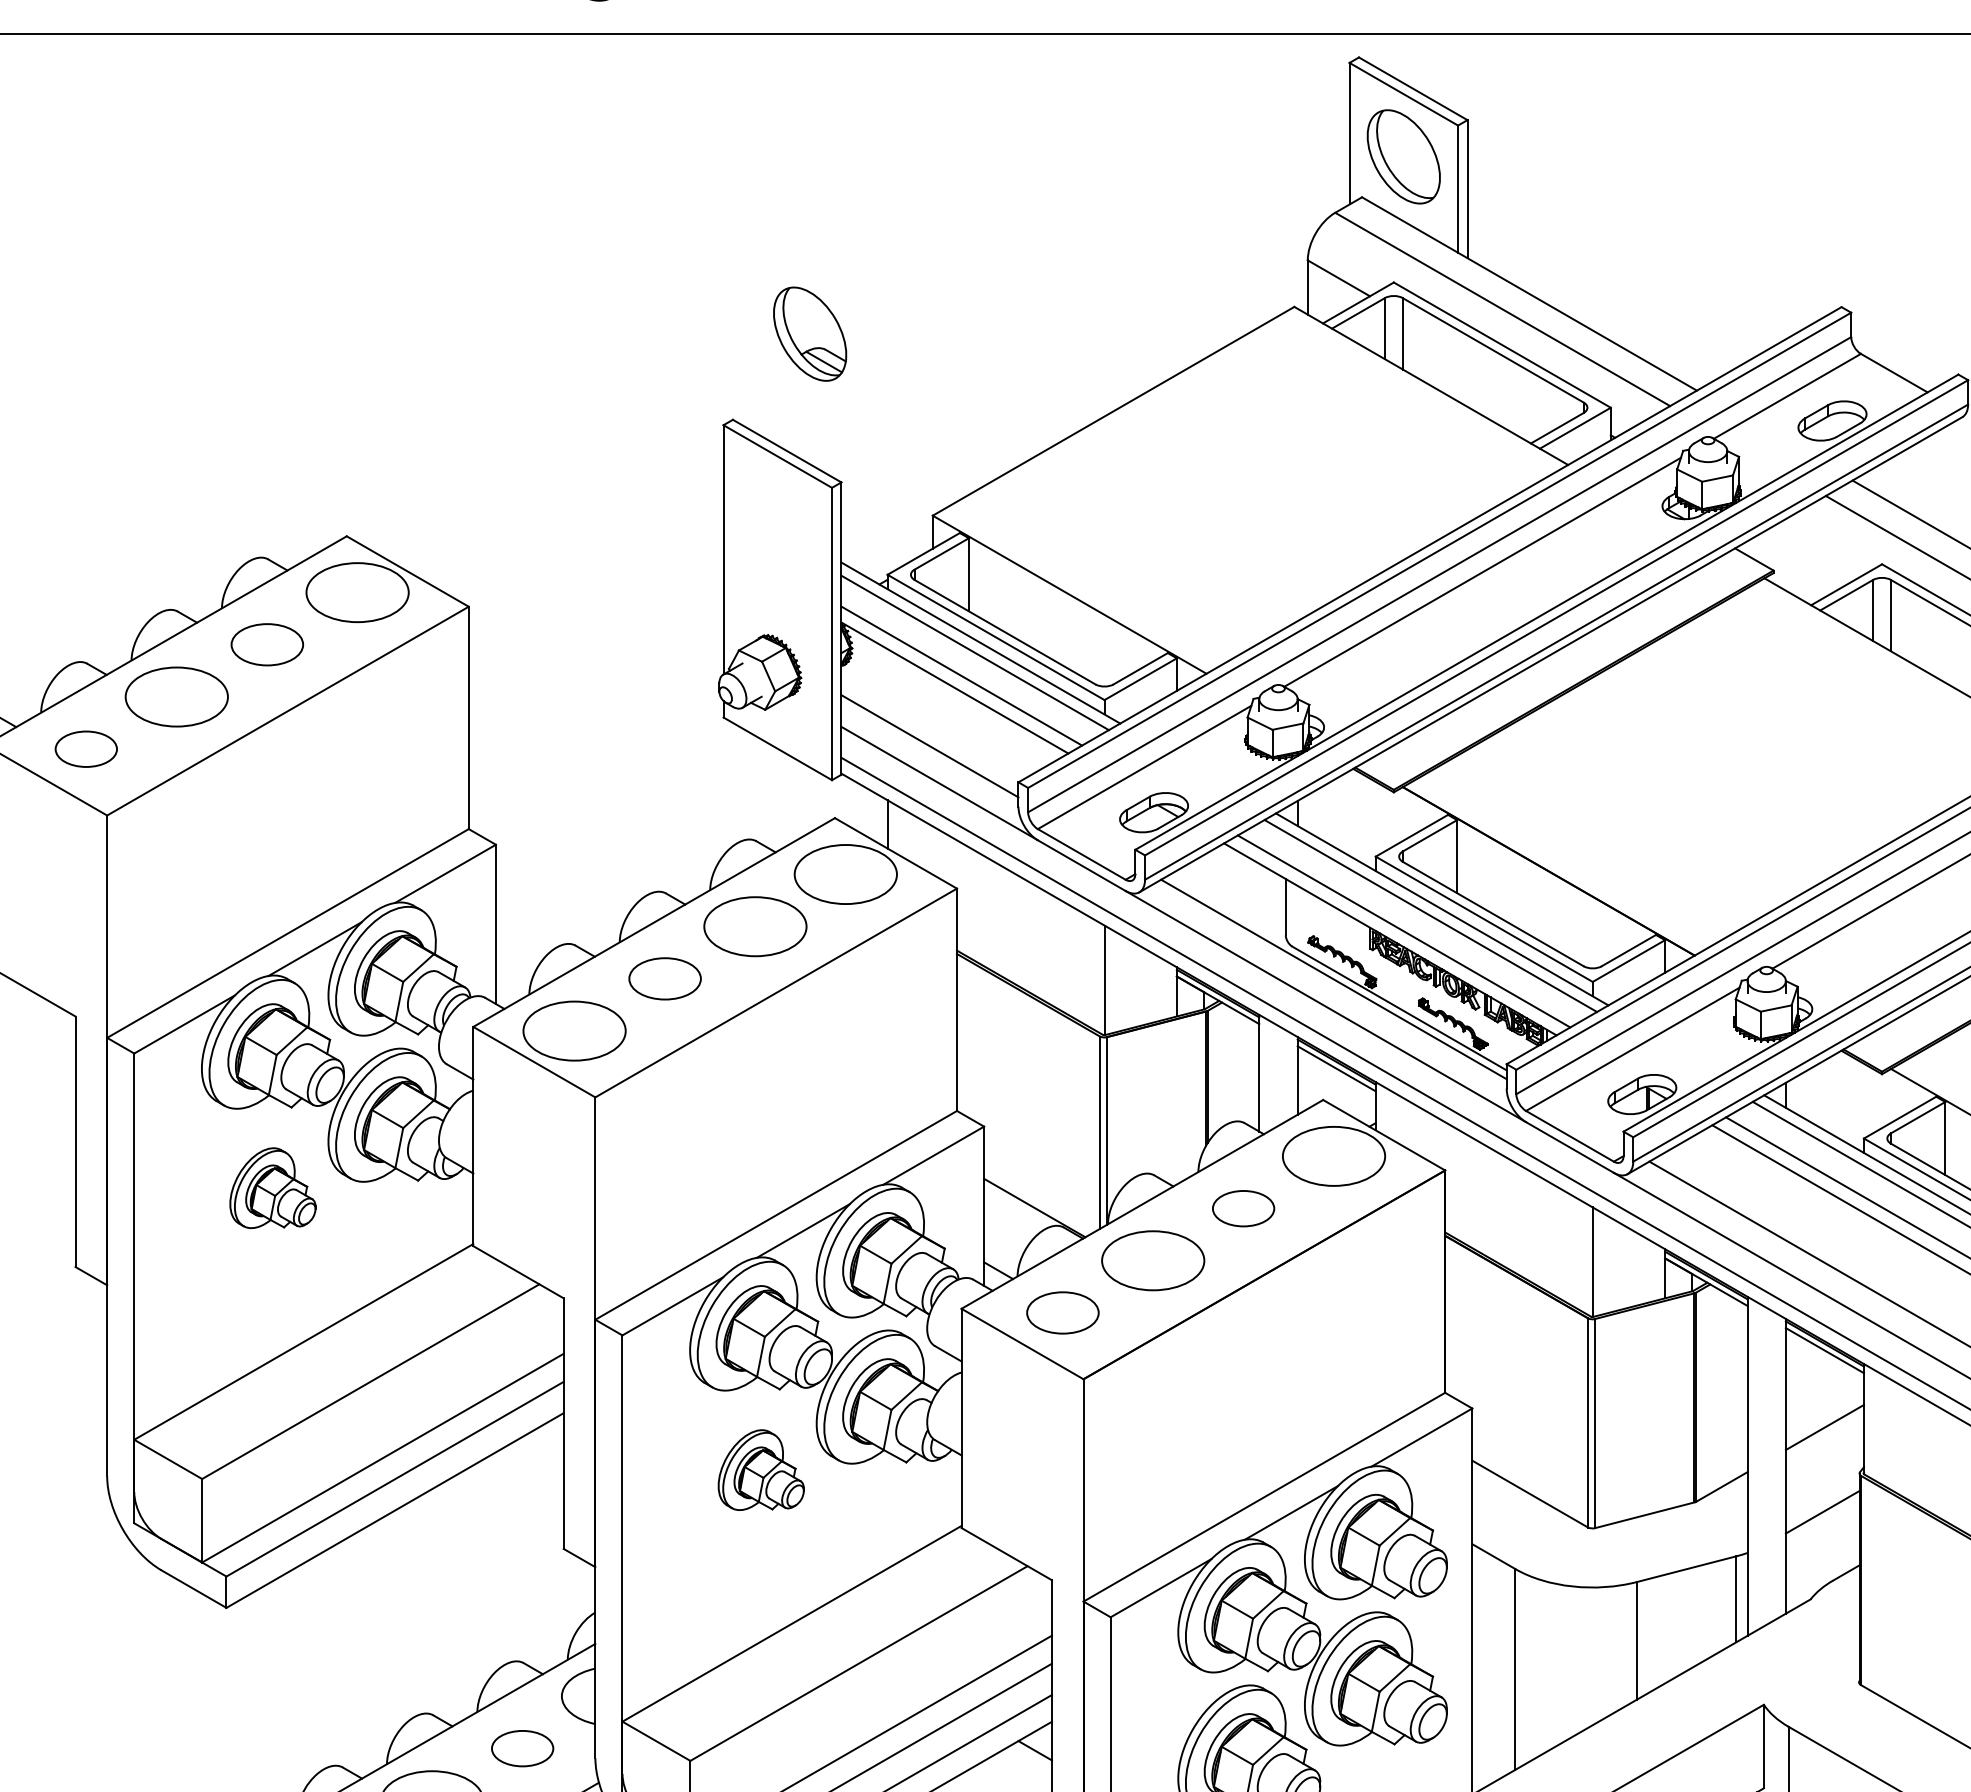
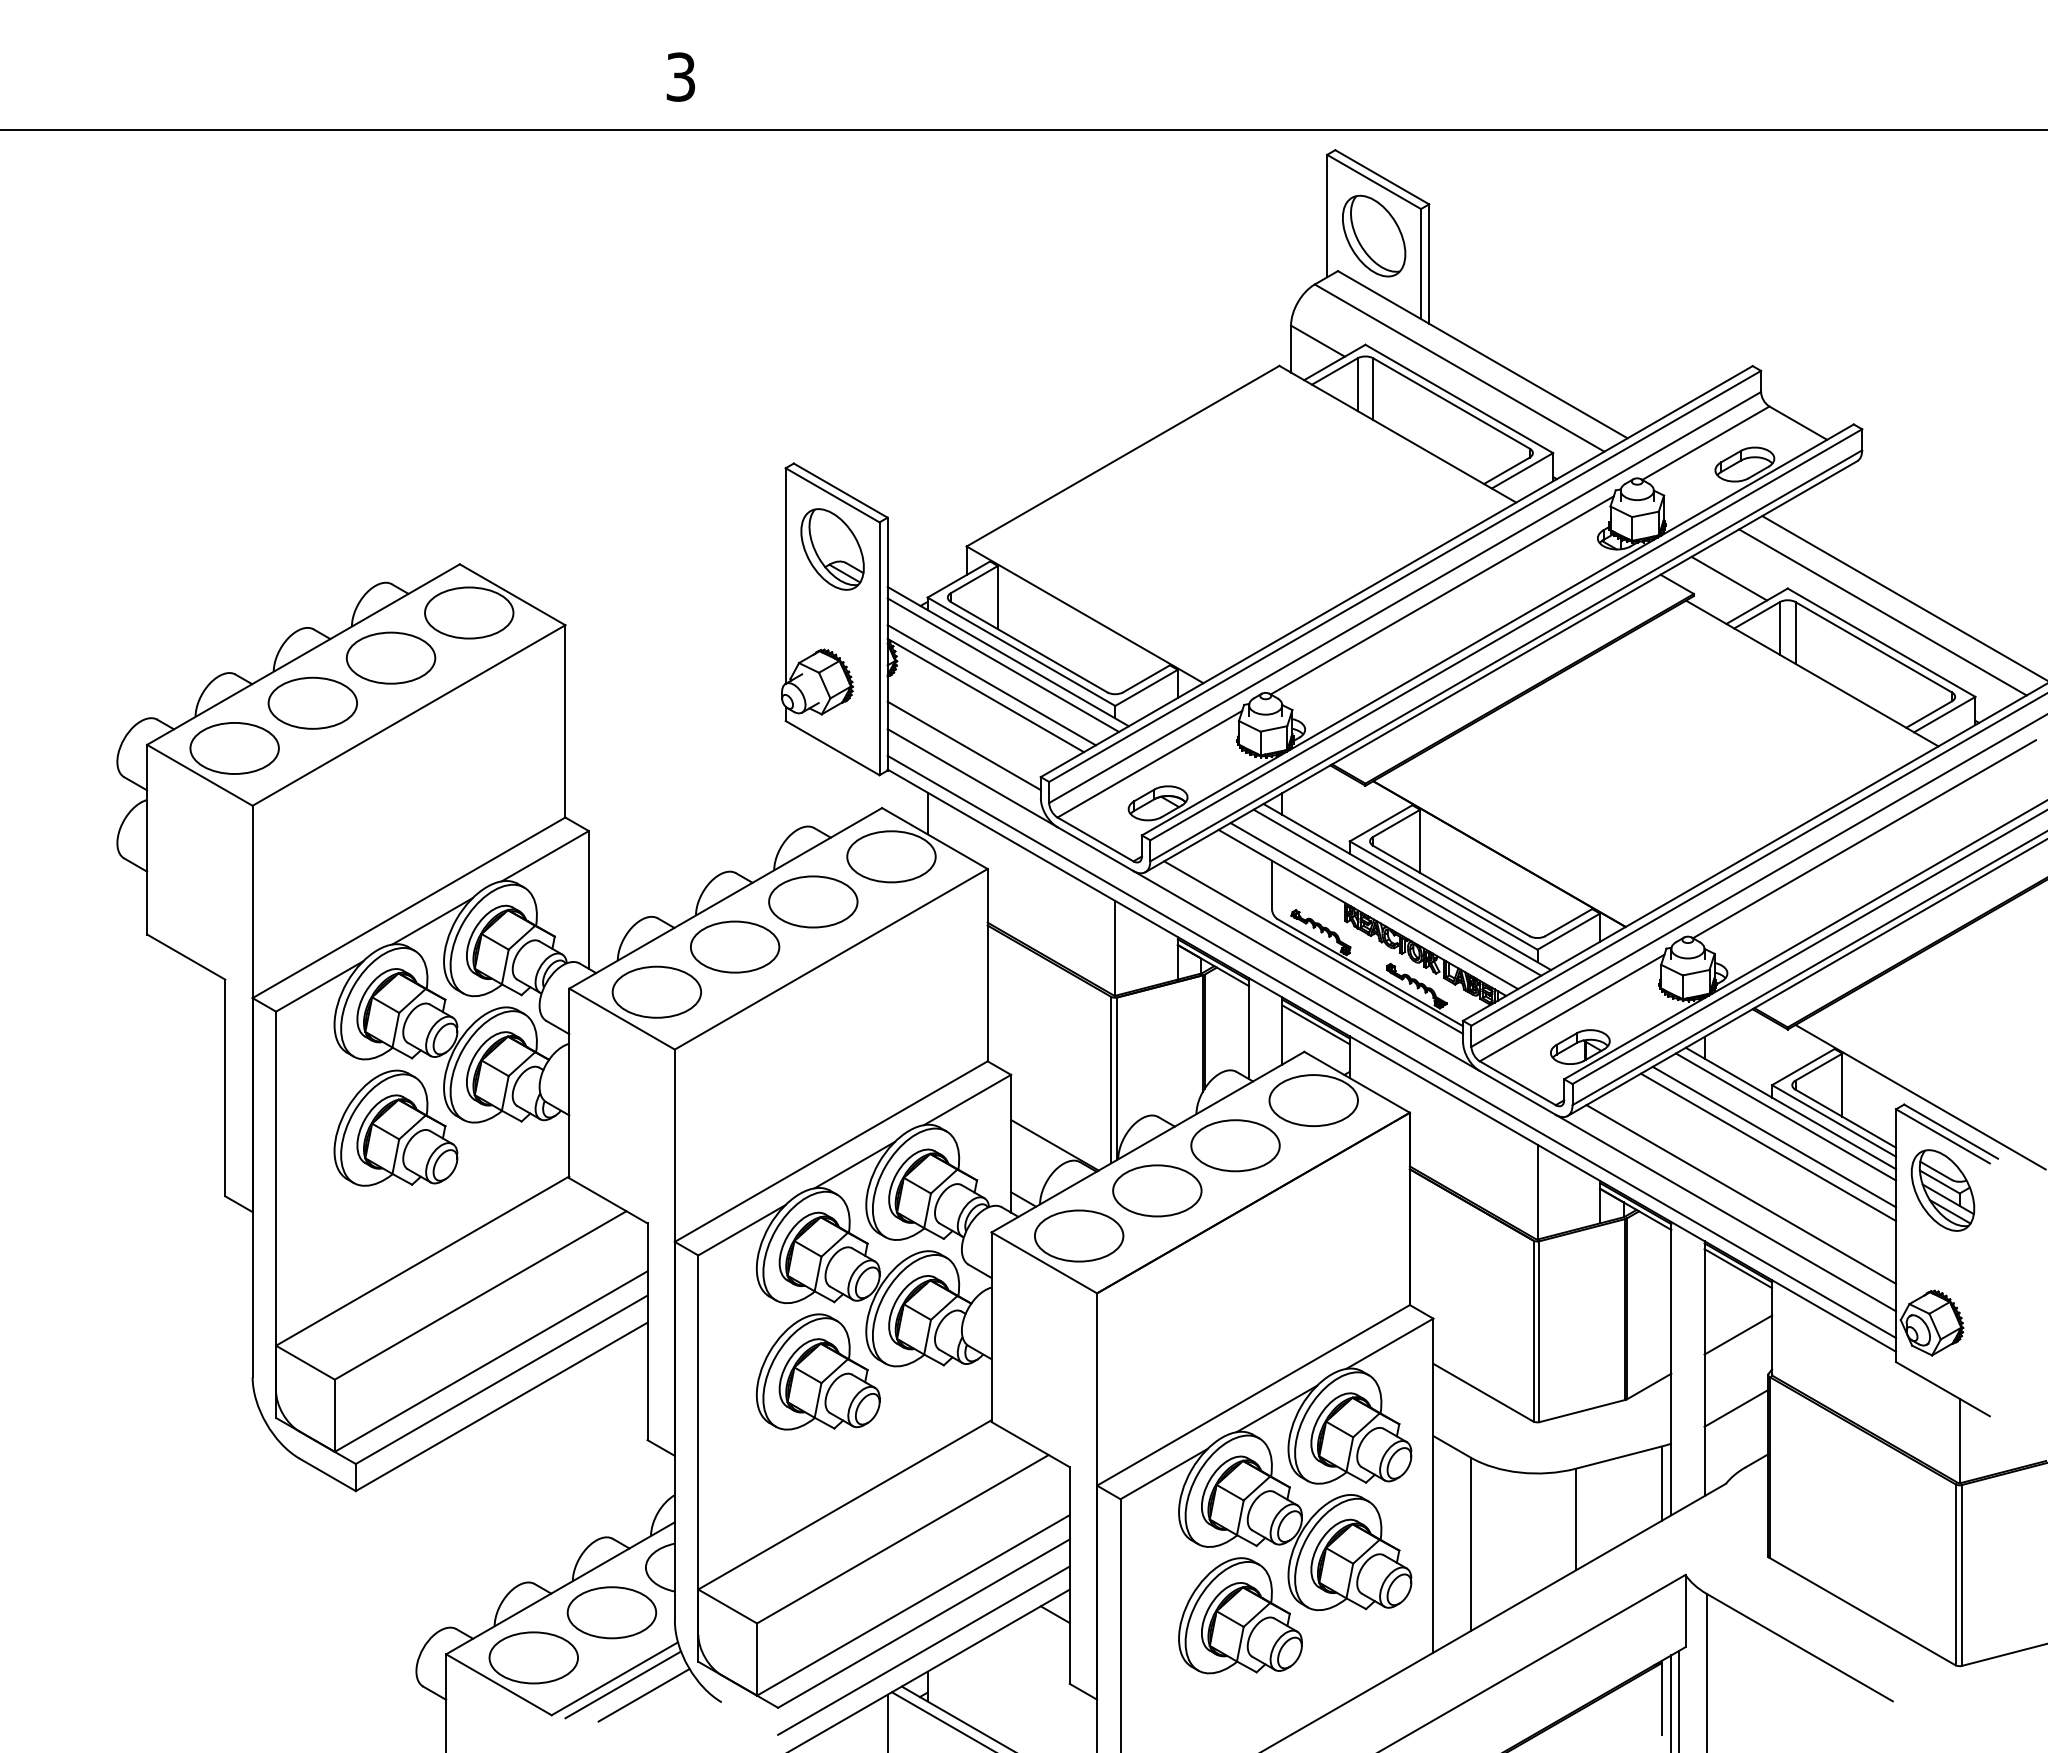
part: (809, 334) -> (832, 549), moved
line: (1814, 552) -> (1729, 578), added
part: (267, 644) -> (391, 657), size x1.43
part: (86, 749) -> (234, 748), size x1.67
part: (665, 978) -> (735, 946), size x1.43
part: (272, 1187) -> (395, 1127), size x1.67
part: (1243, 1208) -> (1235, 1145), size x1.67
part: (1063, 1312) -> (1079, 1235), size x1.43
part: (761, 1469) -> (818, 1371), size x1.67
part: (522, 1748) -> (611, 1612), size x1.67

